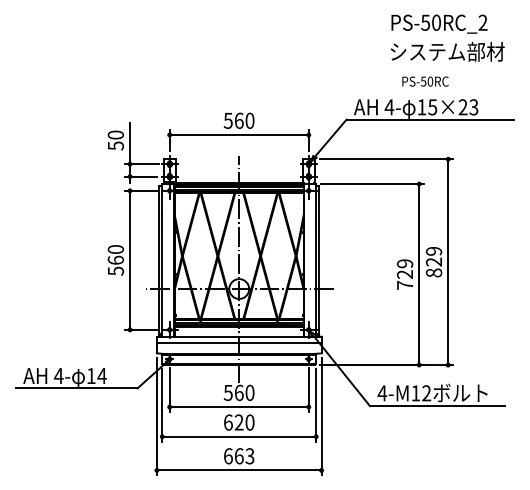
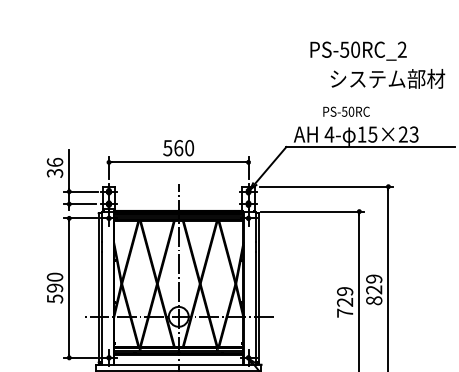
text: (439, 23) -> (358, 50), moved
text: (425, 81) -> (346, 111), moved
text: (115, 139) -> (54, 166), 50 -> 36
text: (115, 259) -> (54, 287), 560 -> 590

